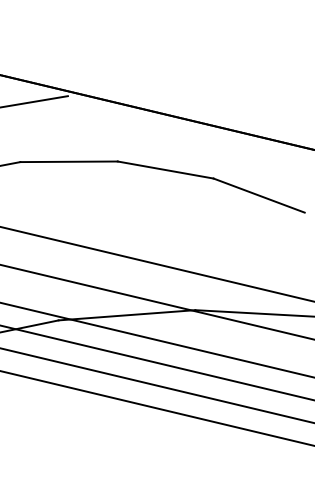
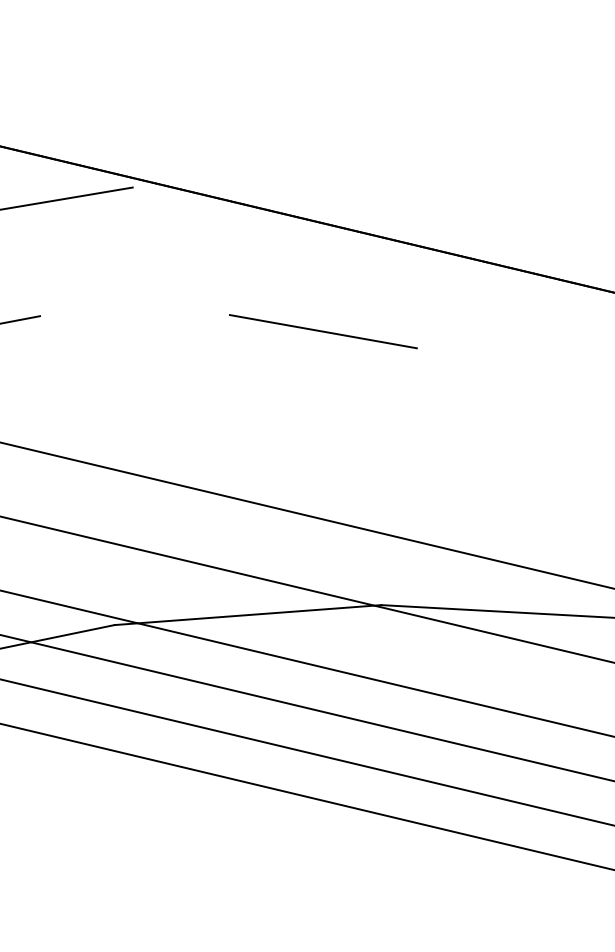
line: (68, 161) -> (133, 315), removed
line: (258, 195) -> (504, 381), removed

